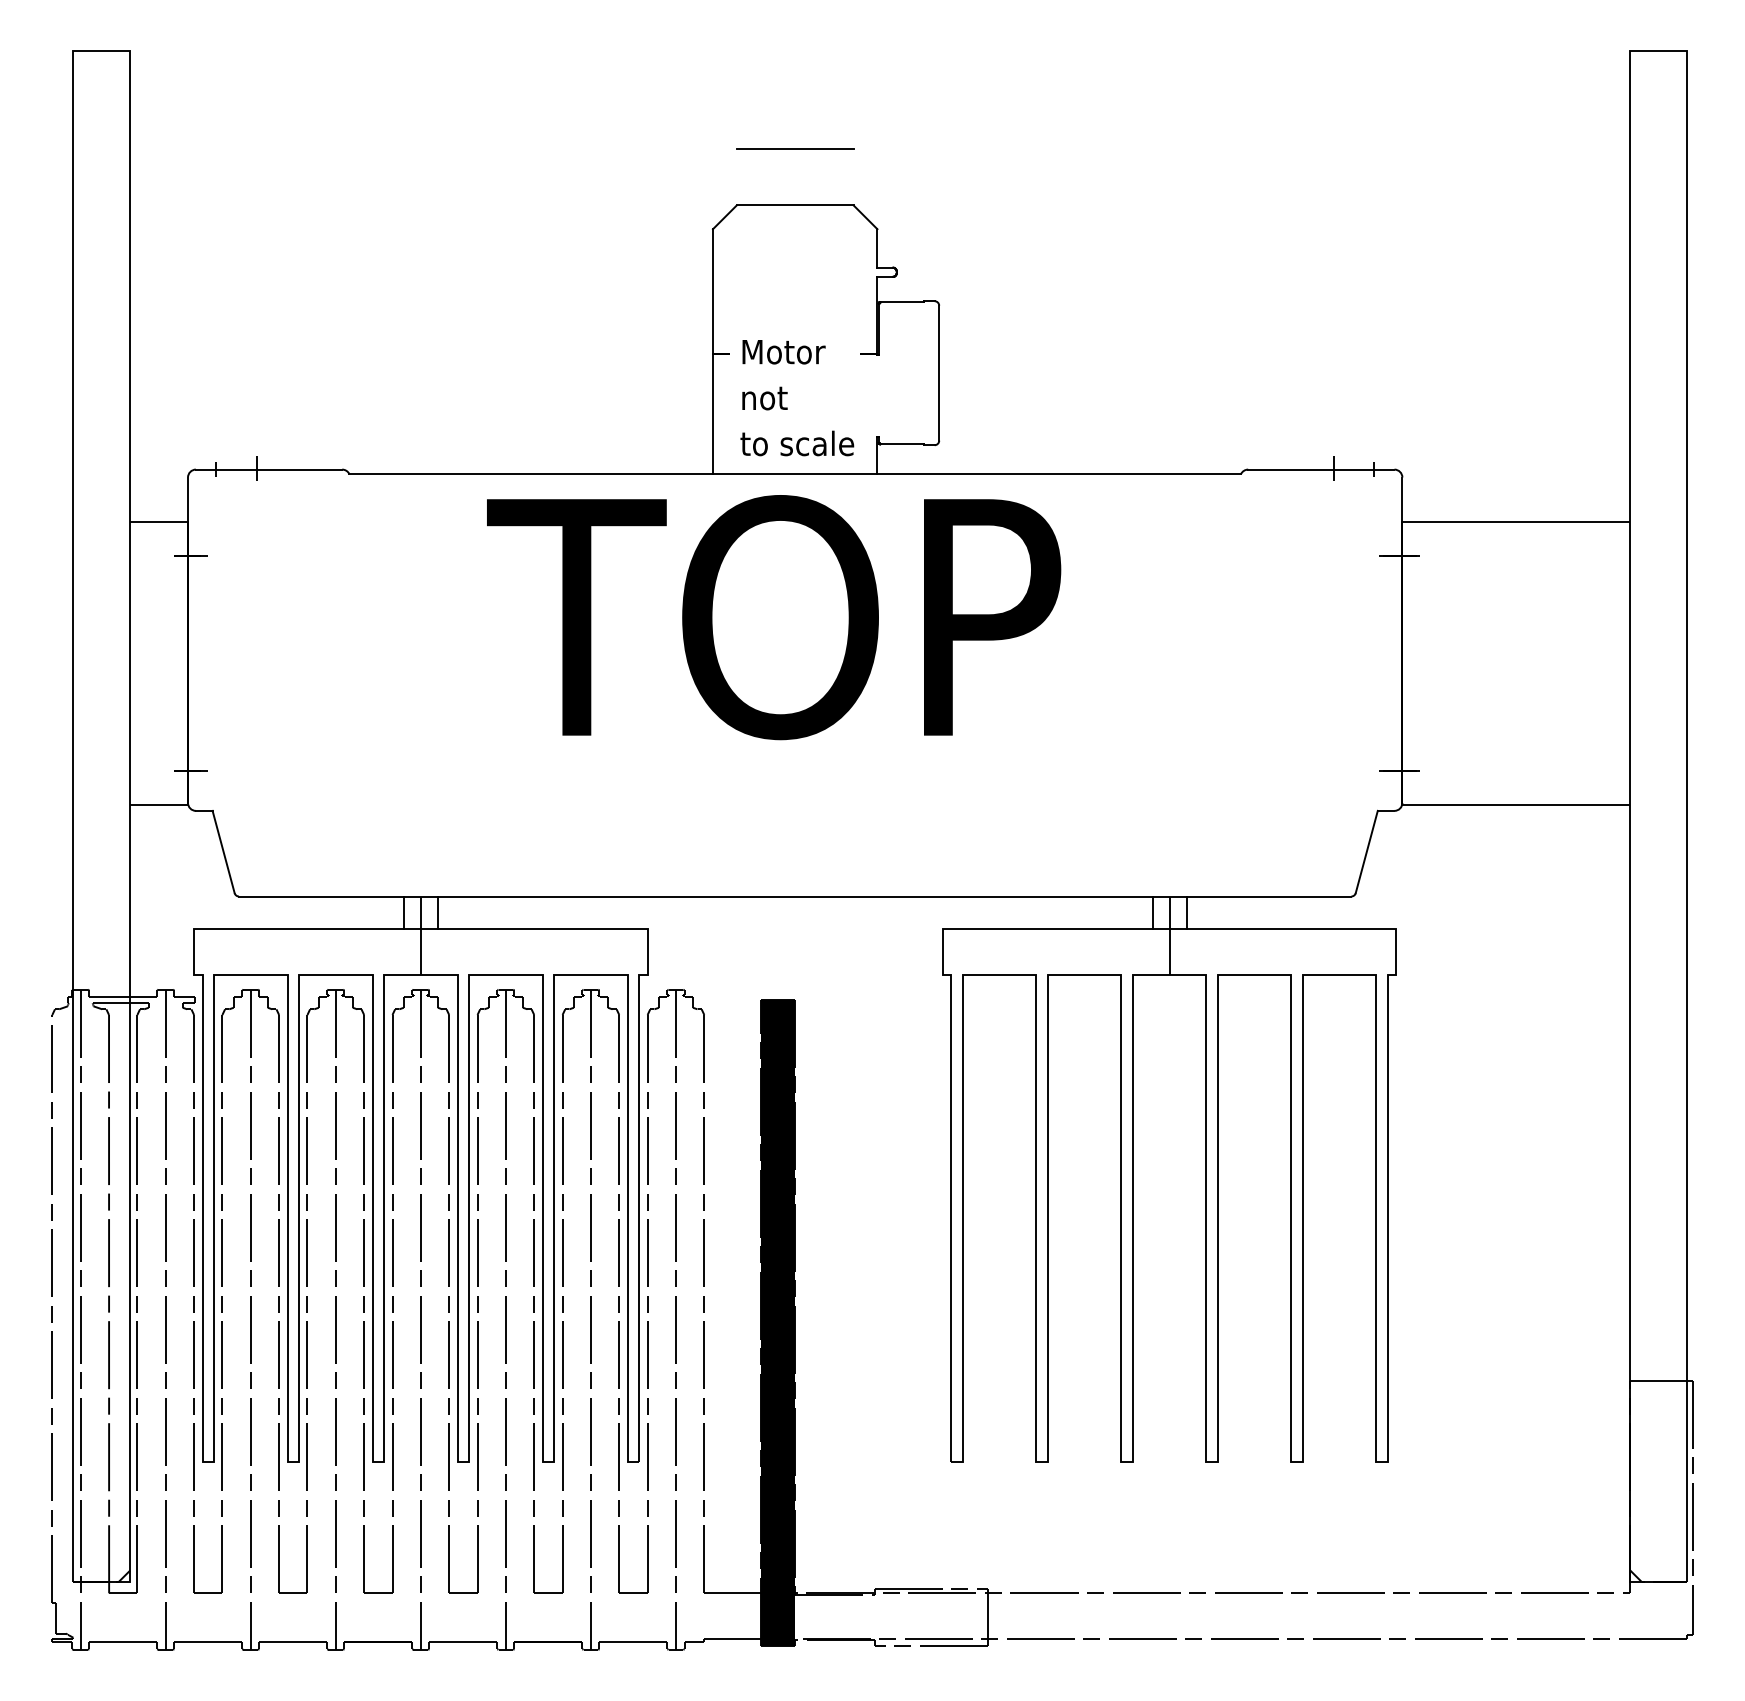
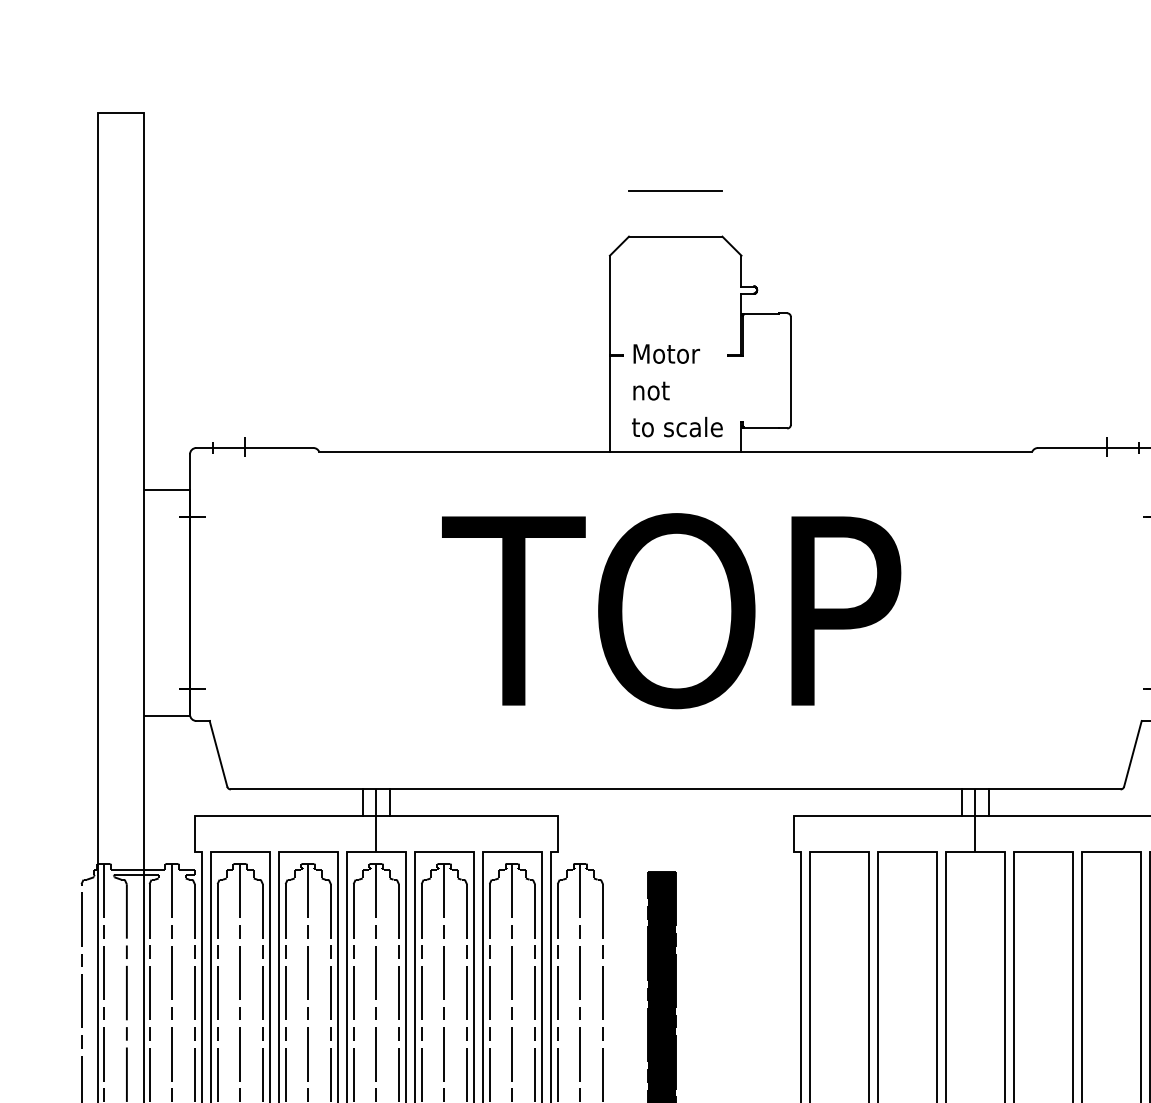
text: (774, 617) -> (671, 611), moved

